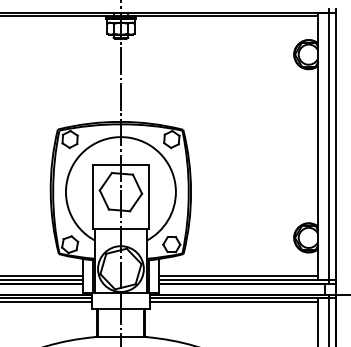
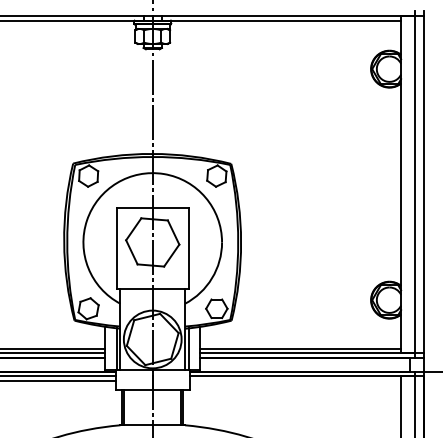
line: (234, 302) -> (295, 381), removed

